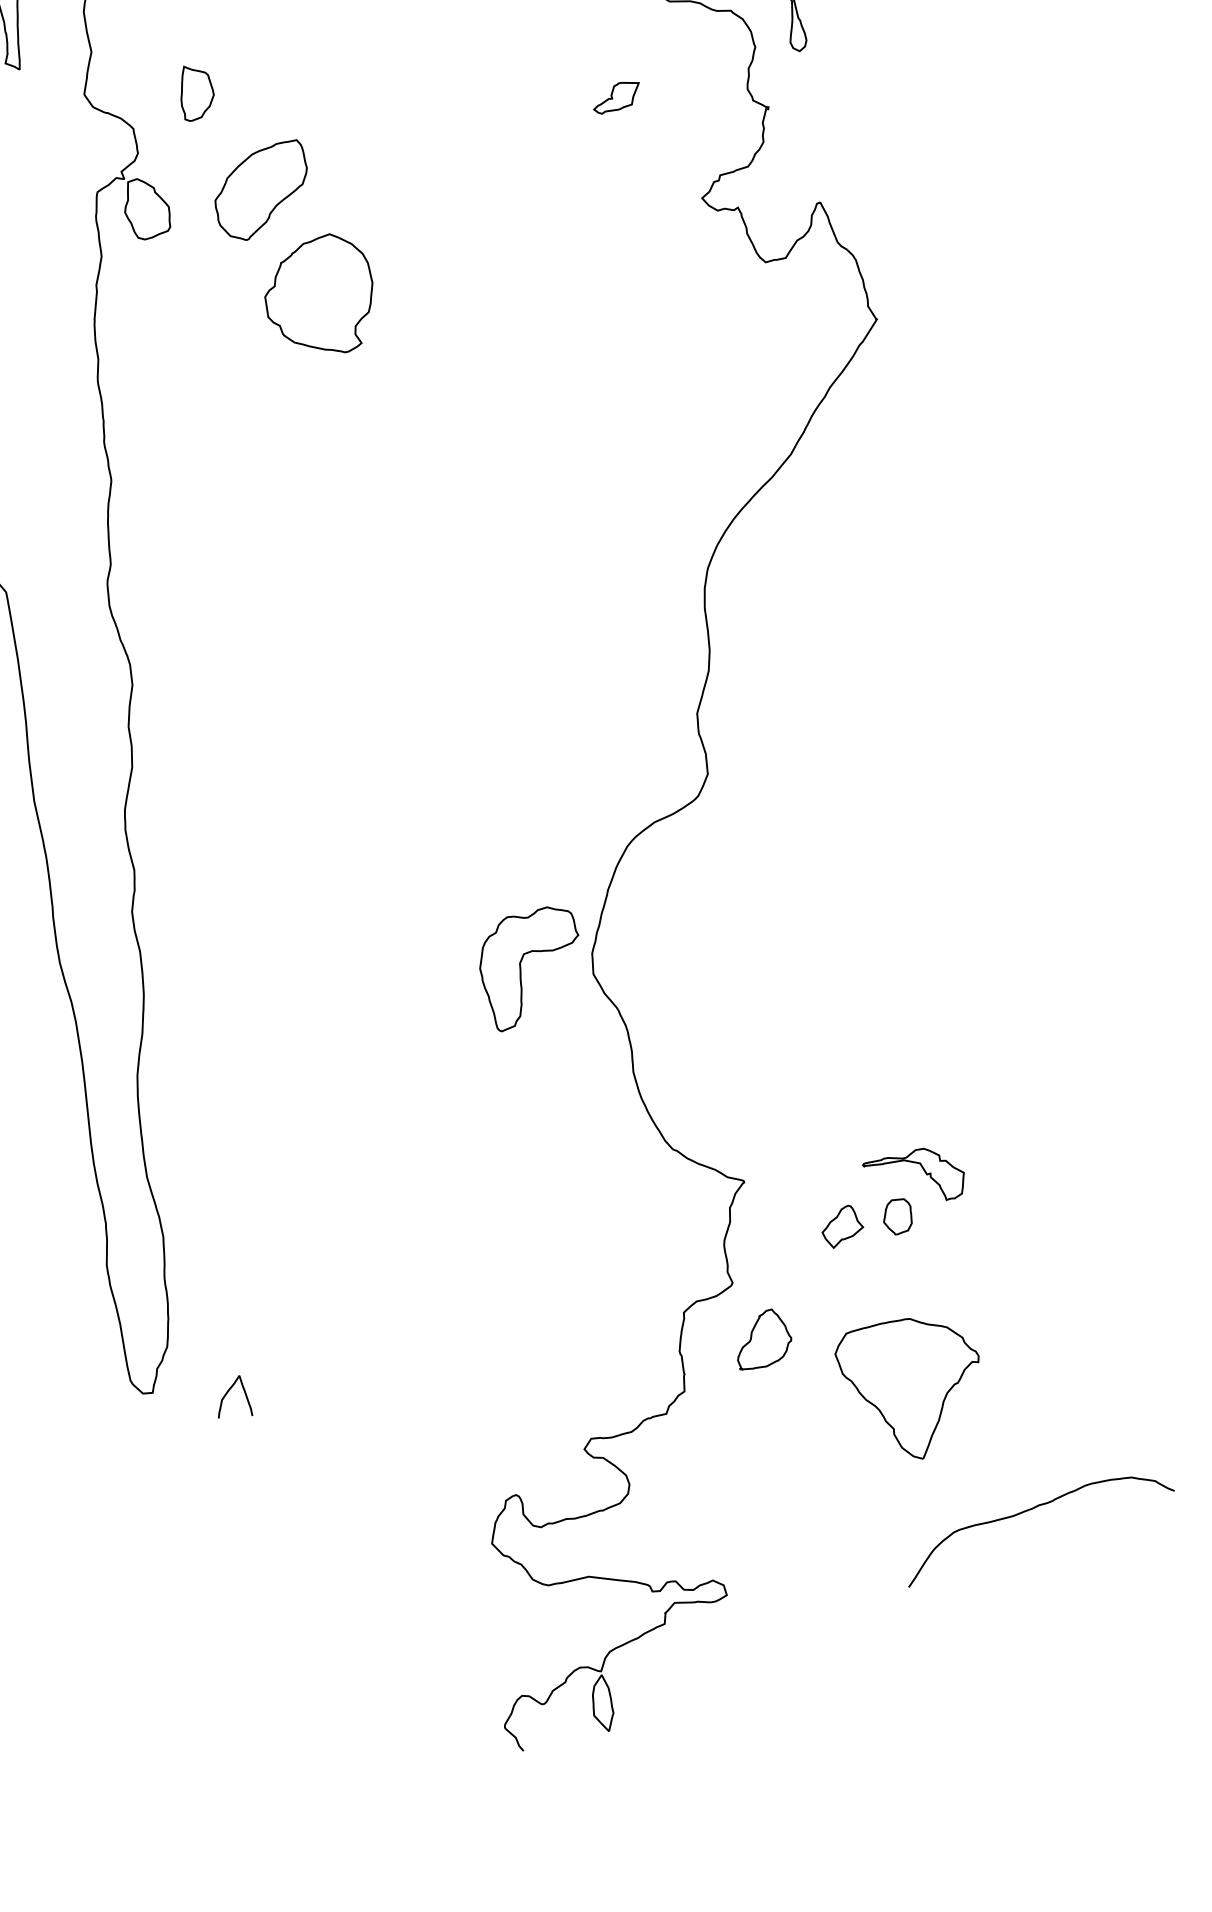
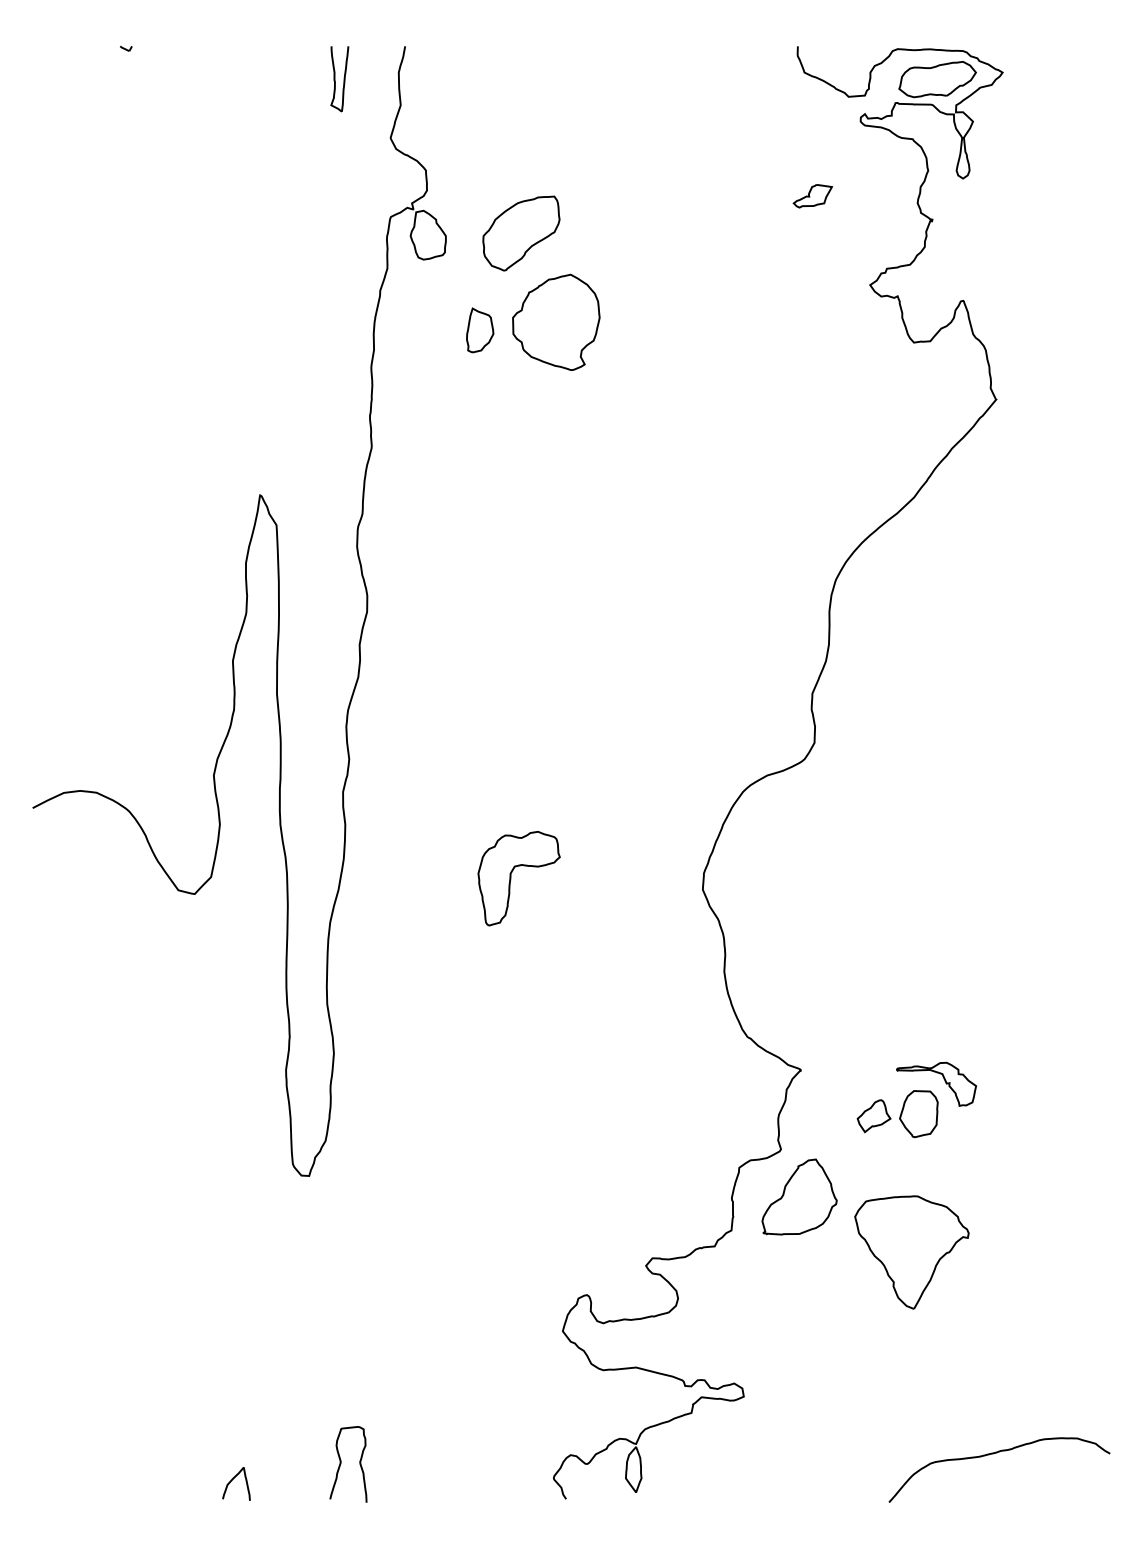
part: (197, 92) -> (480, 330), moved
part: (521, 969) -> (511, 878), moved
part: (897, 1217) -> (918, 1114), size x1.67
part: (763, 1338) -> (799, 1196), size x1.67
curve: (228, 1392) -> (233, 1479), moved
curve: (1035, 1509) -> (997, 1453), moved
curve: (239, 1744) -> (341, 1464), added

